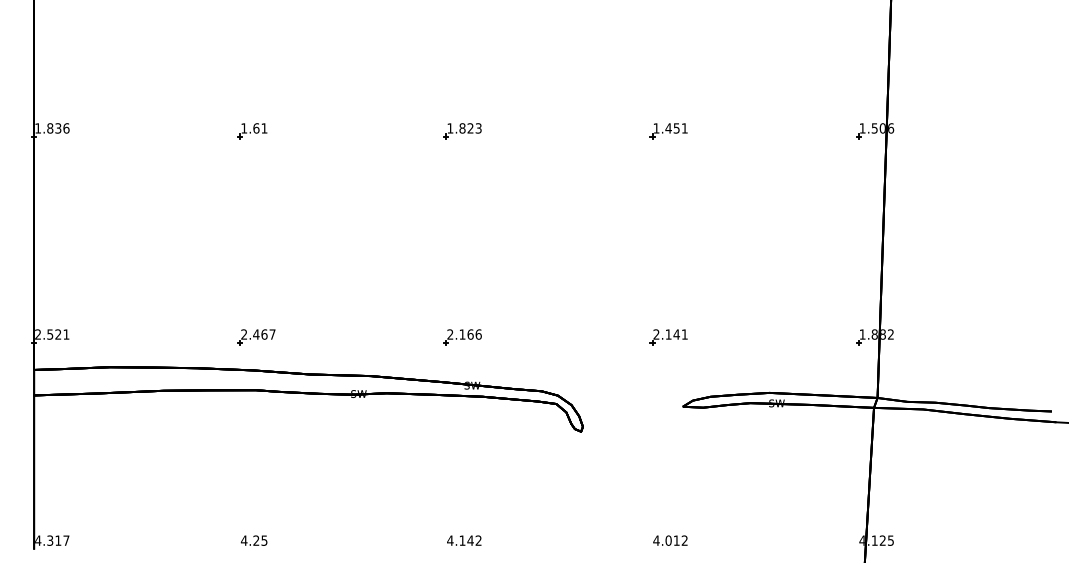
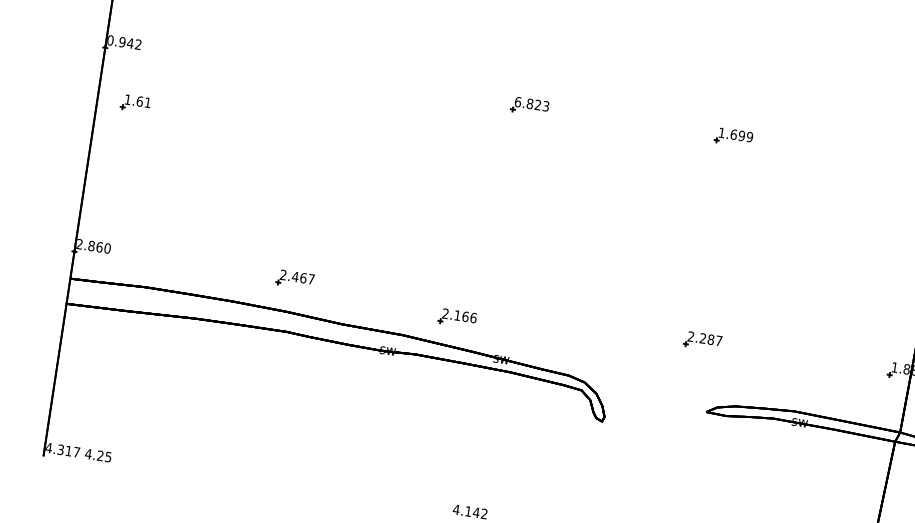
text: (52, 128) -> (124, 42), 1.836 -> 0.942
text: (450, 128) -> (518, 102), 1.823 -> 6.823
text: (676, 128) -> (741, 135), 1.451 -> 1.699
part: (252, 131) -> (135, 104), moved
text: (58, 334) -> (99, 247), 2.521 -> 2.860
text: (676, 334) -> (710, 339), 2.141 -> 2.287
part: (462, 337) -> (457, 318), moved
text: (254, 540) -> (98, 455), moved

